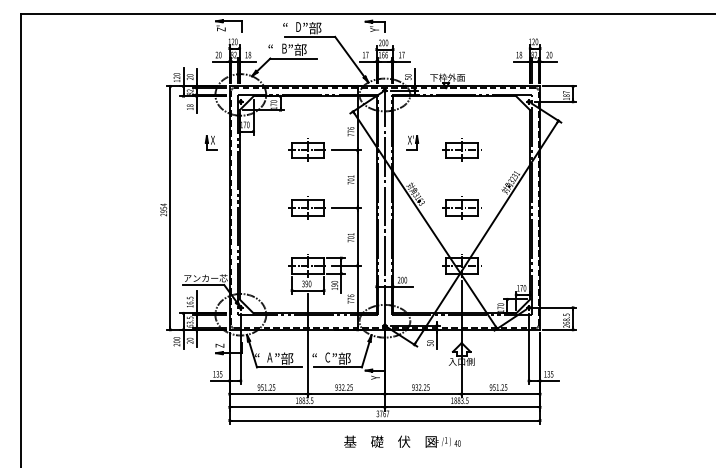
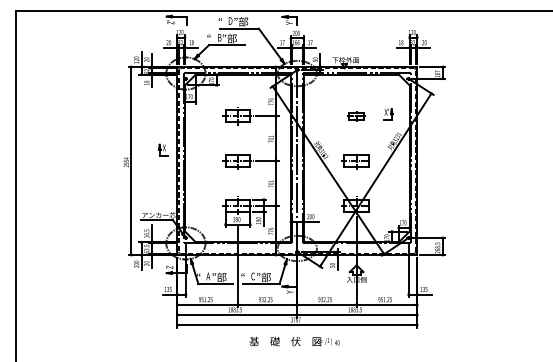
part: (210, 142) -> (162, 149), moved
part: (412, 142) -> (388, 114), moved
part: (461, 149) -> (356, 115), size x0.6
text: (402, 441) -> (294, 341), moved

